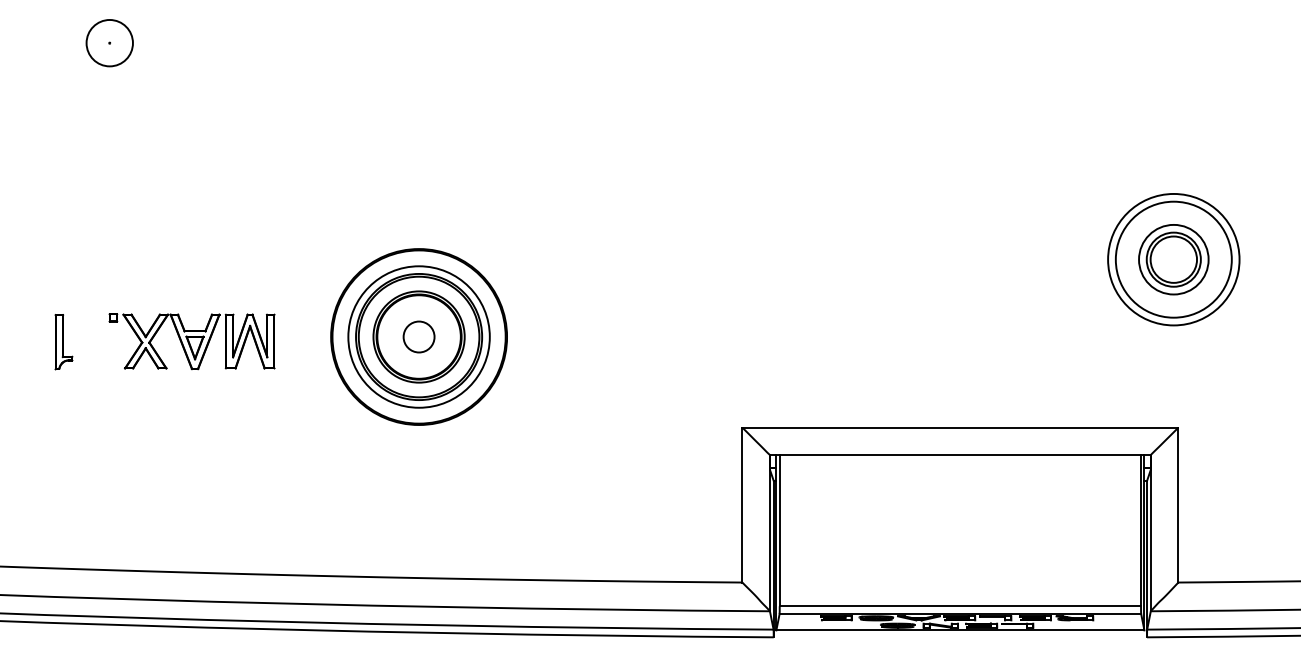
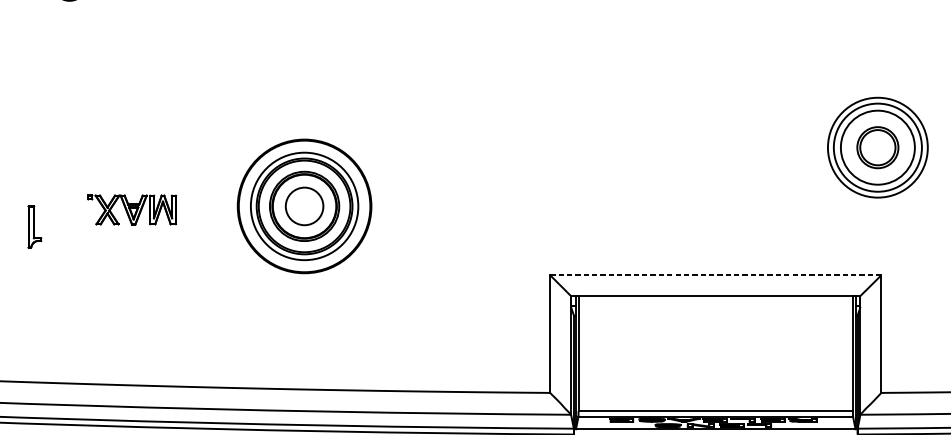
circle: (1173, 259) -> (877, 147), size x1.4
circle: (418, 336) -> (304, 206), size x1.6
part: (191, 341) -> (131, 209), size x0.7
part: (63, 342) -> (34, 227), moved
line: (960, 427) -> (715, 275), solid -> dashed

